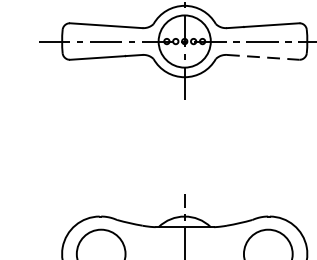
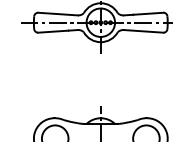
line: (262, 57) -> (143, 31), dashed -> solid

